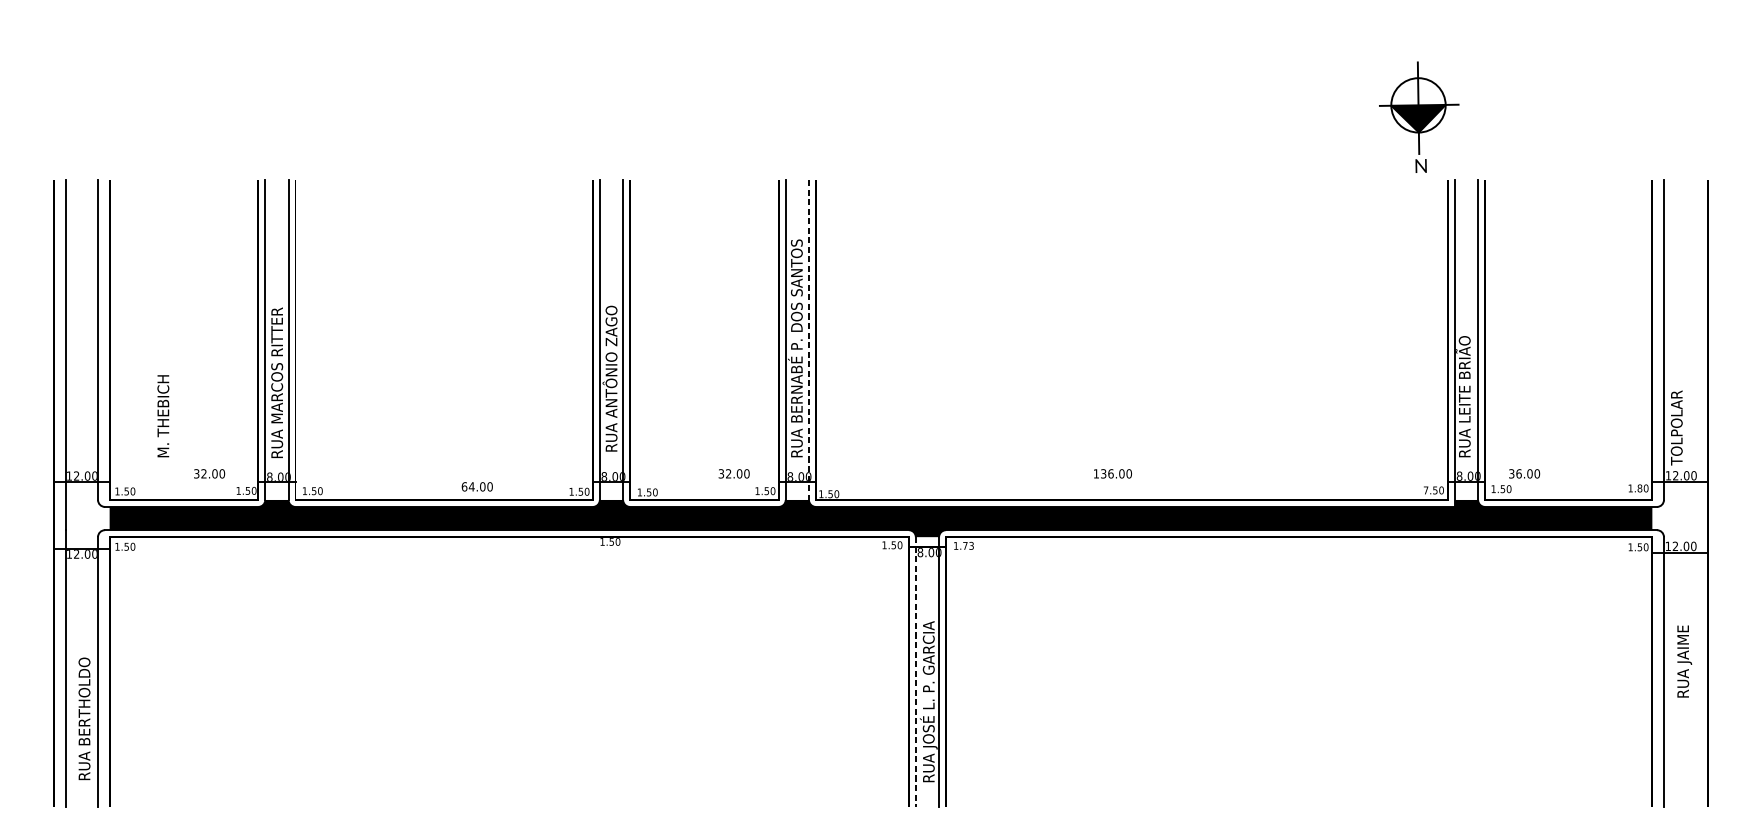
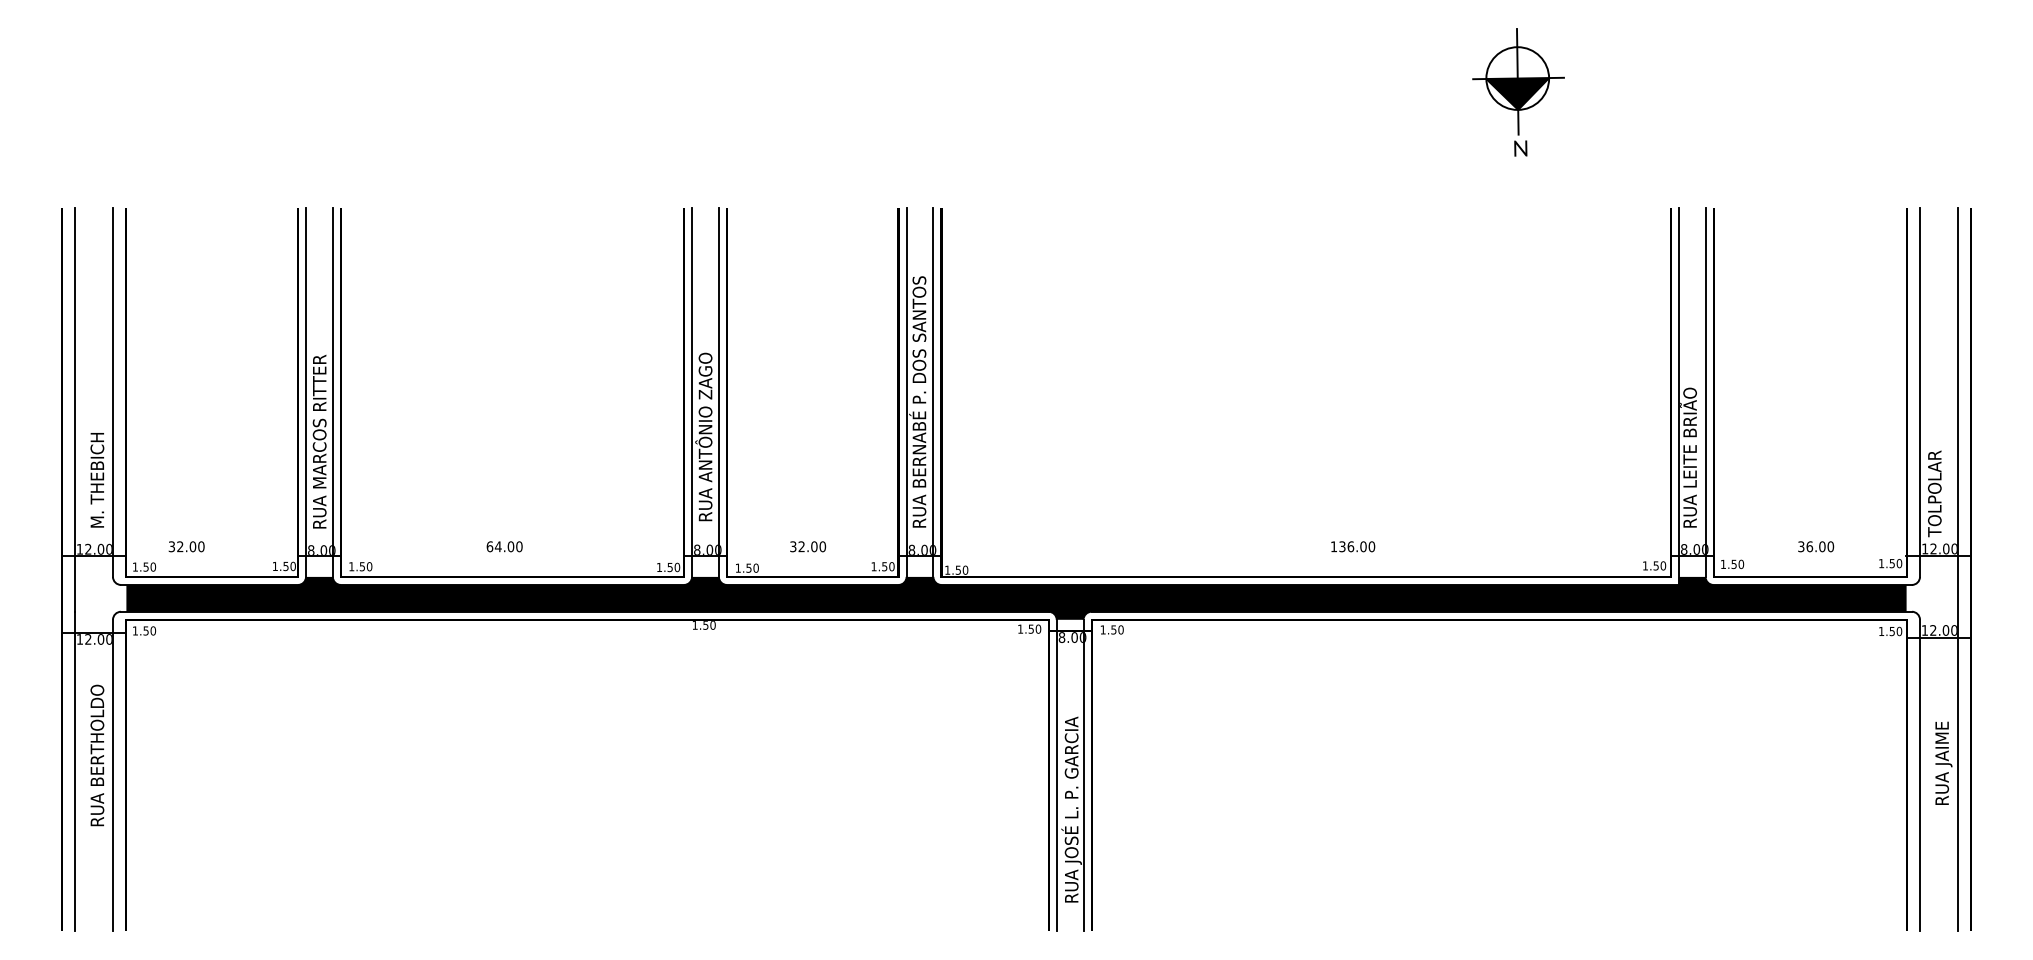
part: (1419, 117) -> (1518, 92), moved
line: (809, 340) -> (933, 392), dashed -> solid
text: (163, 416) -> (97, 480), moved
text: (209, 473) -> (186, 546), moved
text: (734, 473) -> (808, 546), moved
text: (1113, 473) -> (1353, 546), moved
text: (1524, 473) -> (1816, 546), moved
text: (477, 486) -> (504, 546), moved
text: (1640, 488) -> (1892, 563), 1.80 -> 1.50
text: (1426, 490) -> (1645, 565), 7.50 -> 1.50
line: (1696, 492) -> (1957, 568), added
text: (968, 545) -> (1117, 629), 1.73 -> 1.50
line: (915, 672) -> (1056, 775), dashed -> solid
text: (84, 718) -> (97, 755), moved

